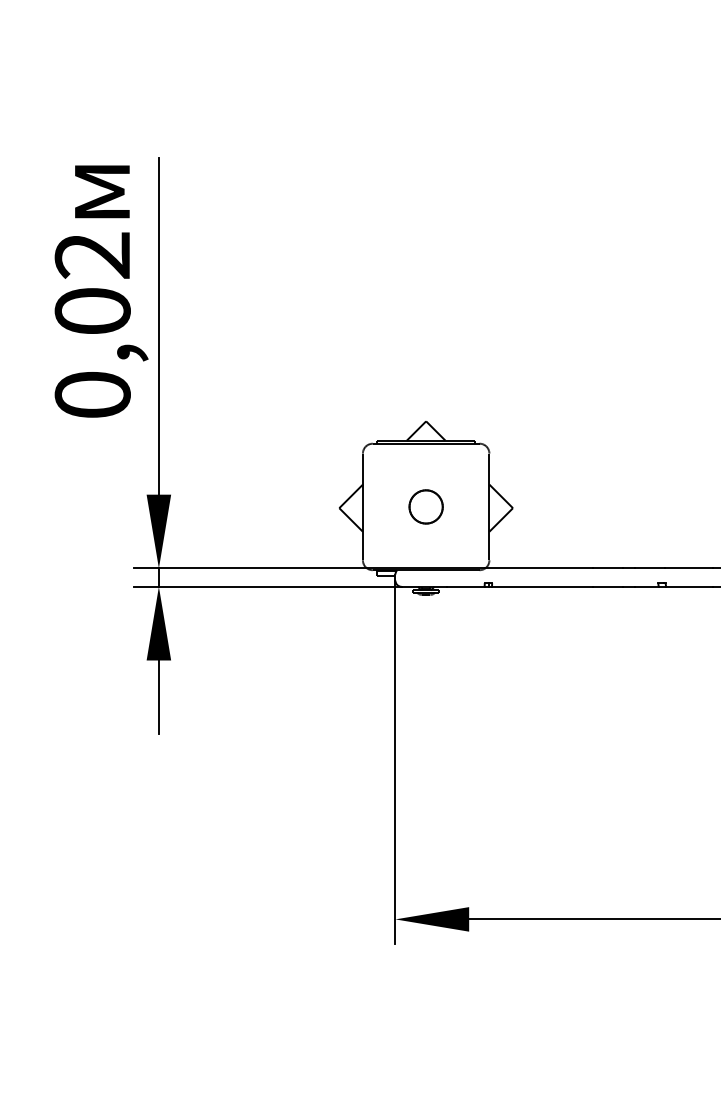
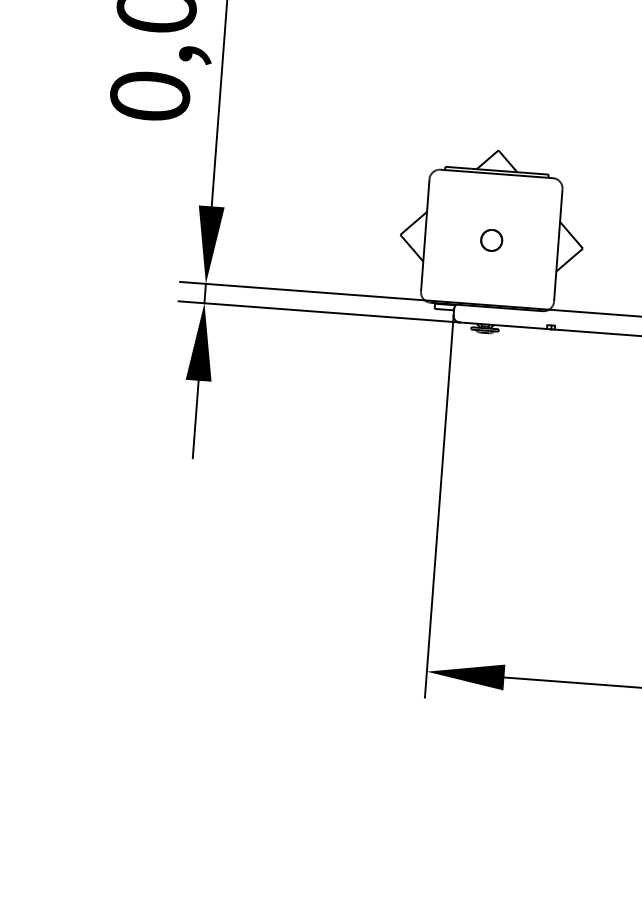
circle: (425, 506) -> (491, 239), size x0.6

